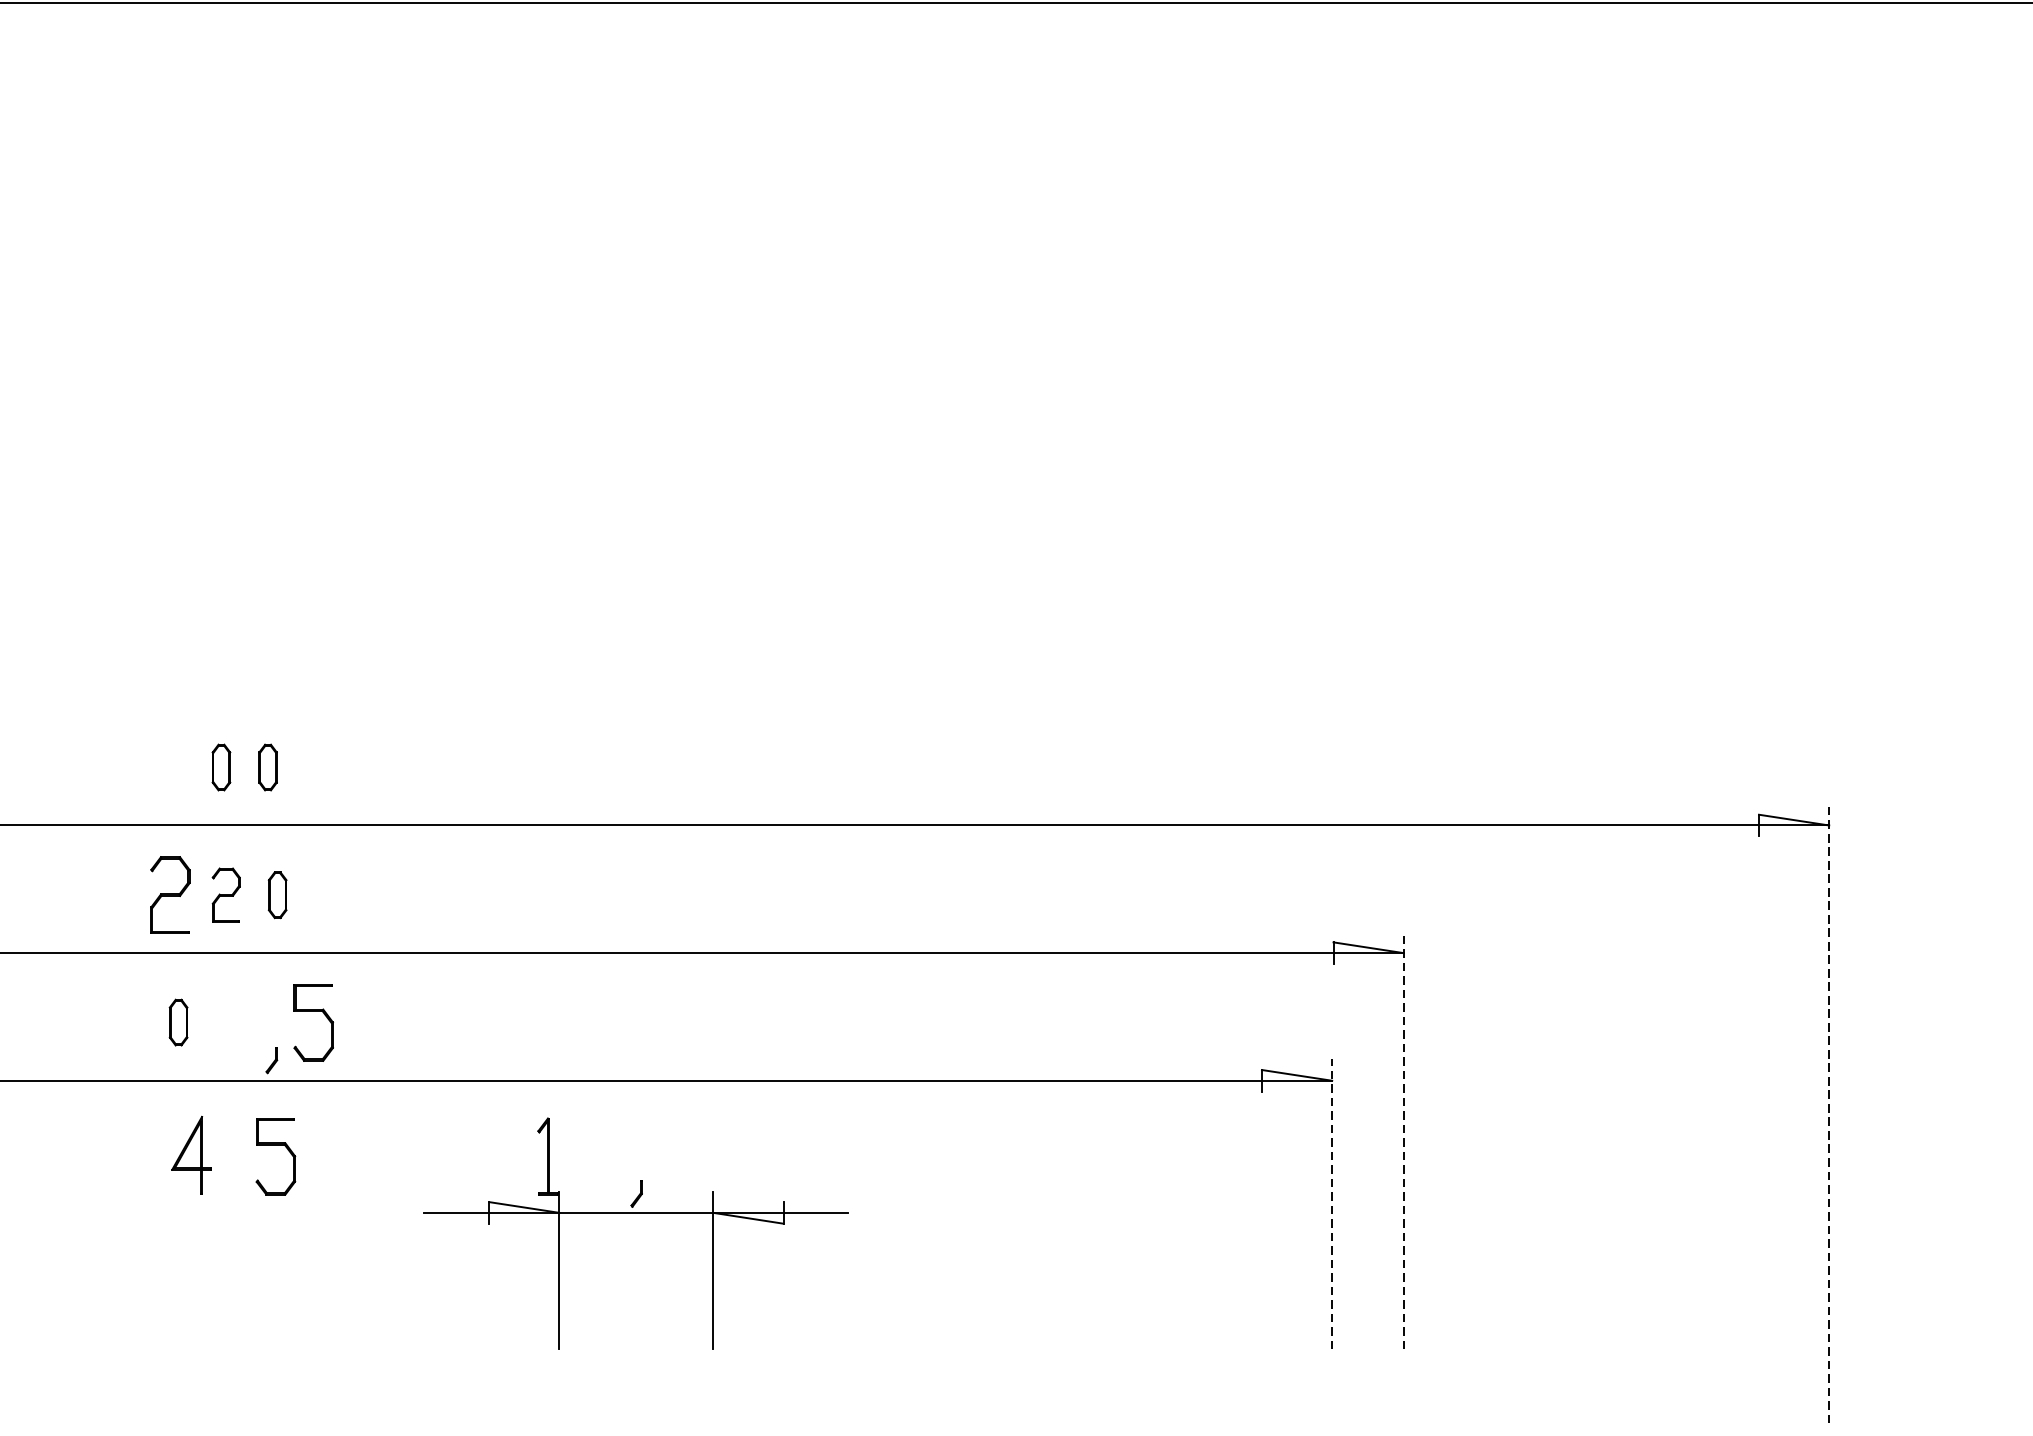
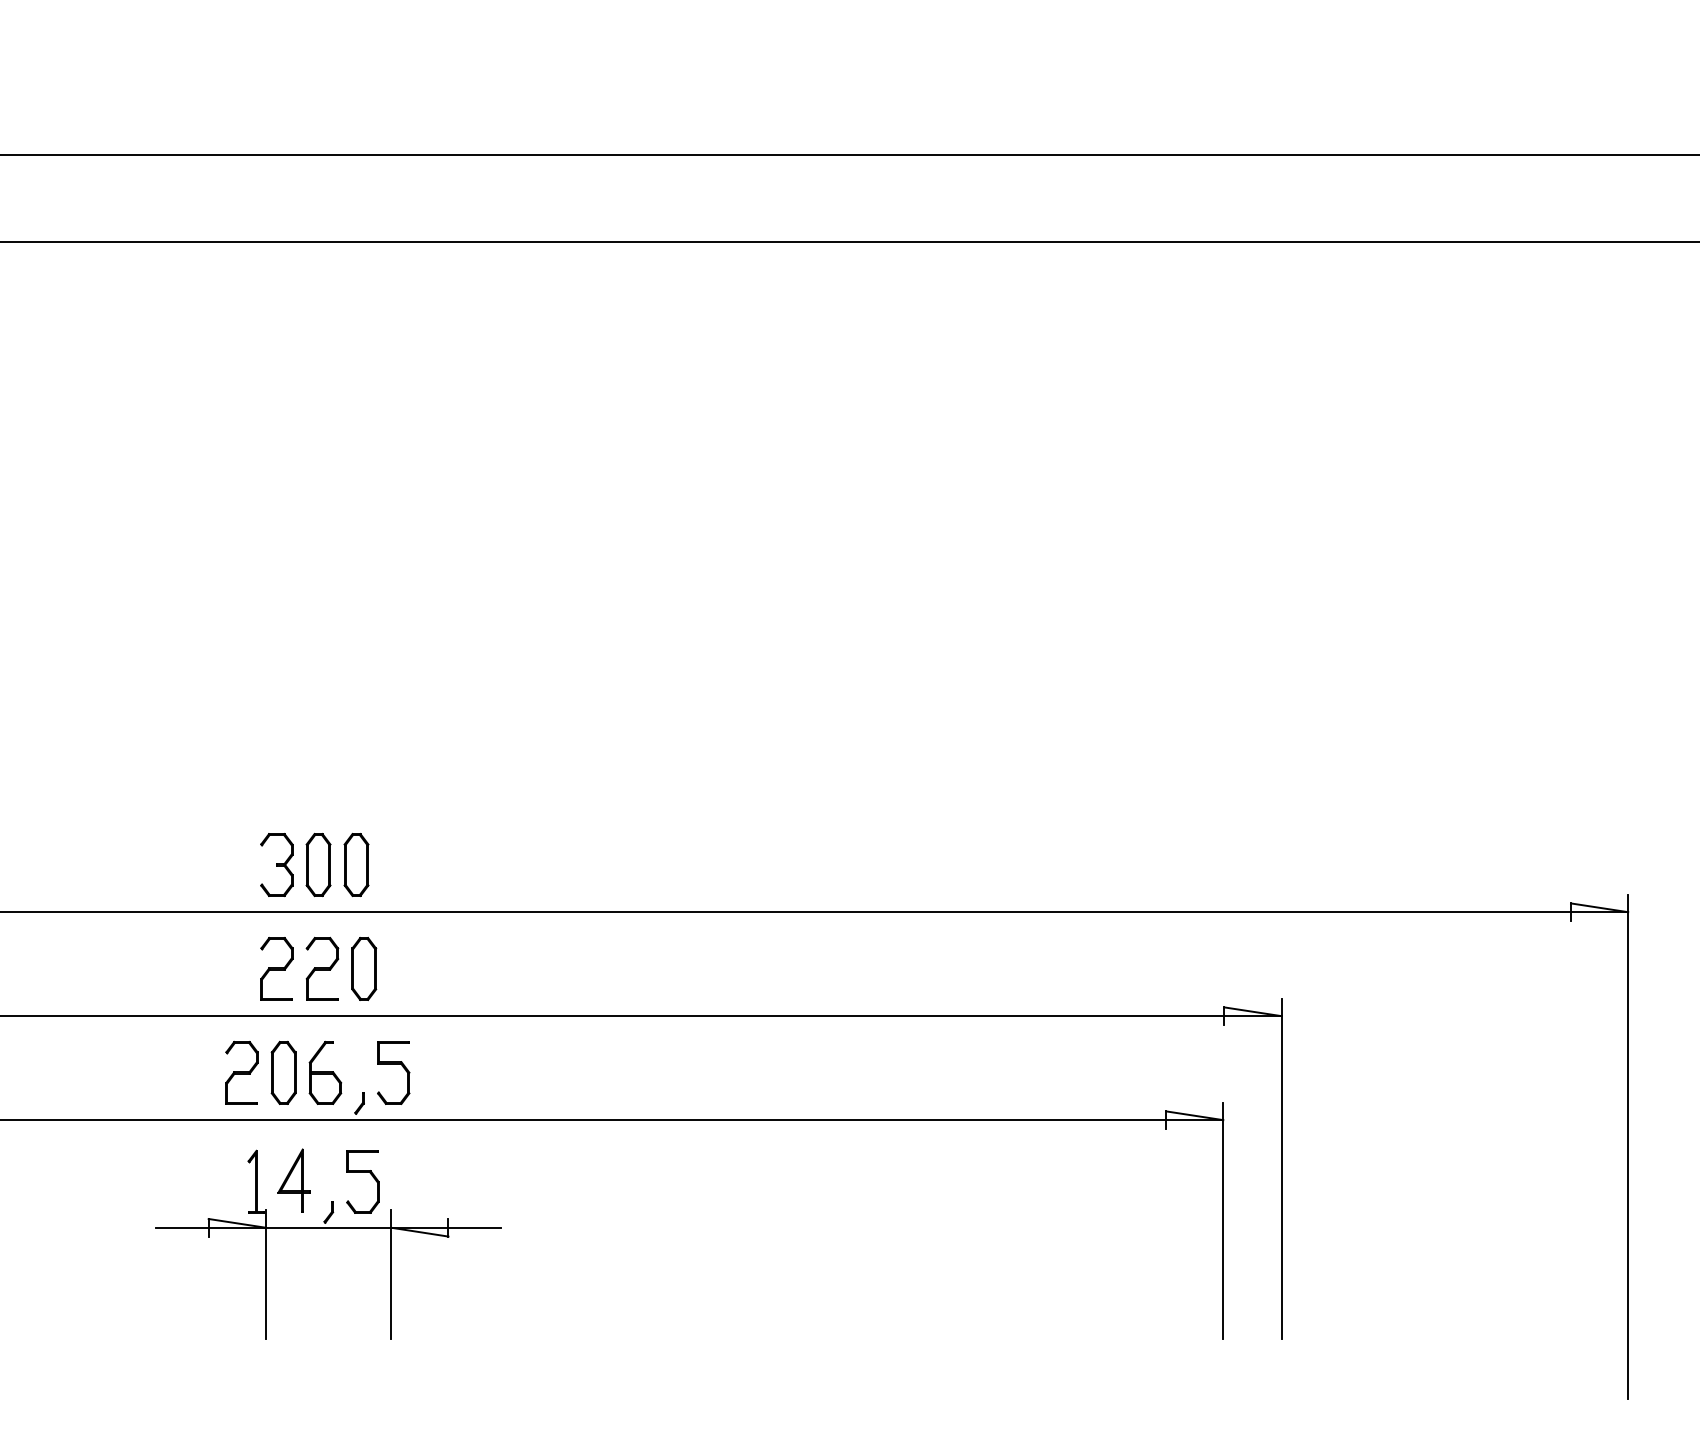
part: (169, 766) -> (276, 864), added
part: (221, 766) -> (318, 864), size x1.67
part: (268, 766) -> (356, 864), size x1.67
part: (226, 894) -> (322, 968), size x1.43
part: (277, 894) -> (364, 968), size x1.67
part: (126, 1022) -> (241, 1072), added
part: (178, 1022) -> (283, 1072), size x1.67
part: (230, 1022) -> (325, 1072), added
line: (1829, 1113) -> (1628, 1146), dashed -> solid
line: (1403, 1140) -> (1281, 1168), dashed -> solid
line: (1332, 1203) -> (1223, 1220), dashed -> solid
part: (636, 1213) -> (328, 1228), moved

